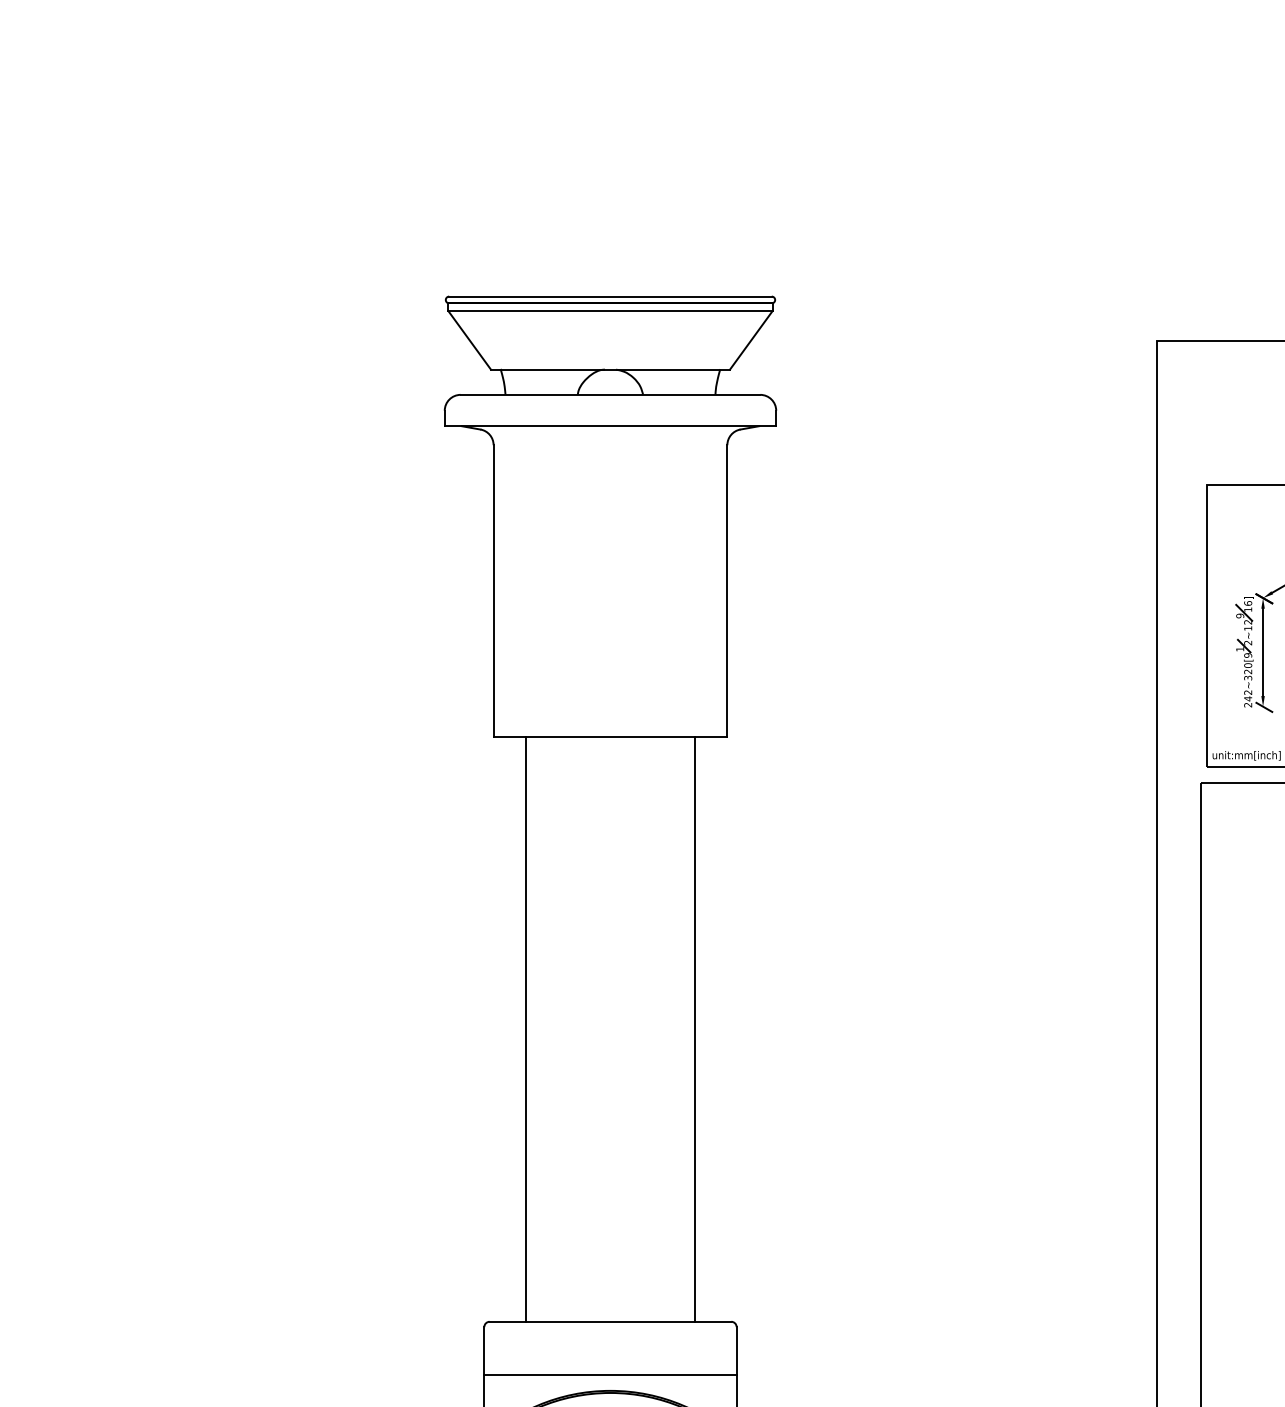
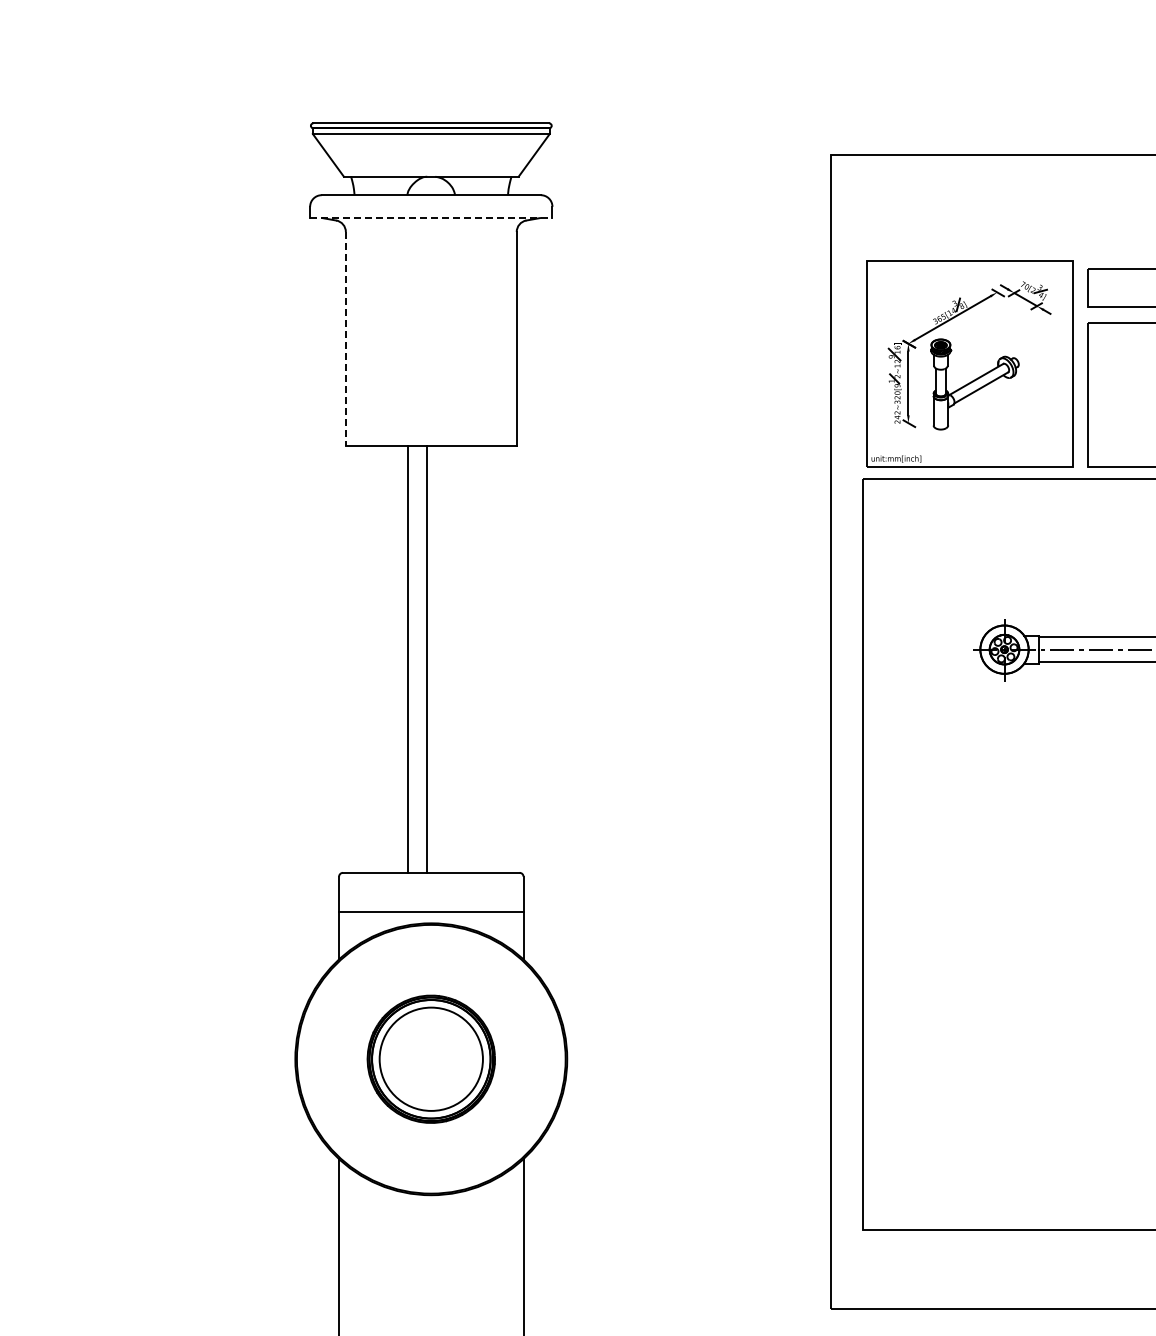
line: (610, 426) -> (431, 218), solid -> dashed
line: (493, 590) -> (345, 338), solid -> dashed
line: (525, 1028) -> (407, 658), moved
line: (694, 1028) -> (426, 658), moved

